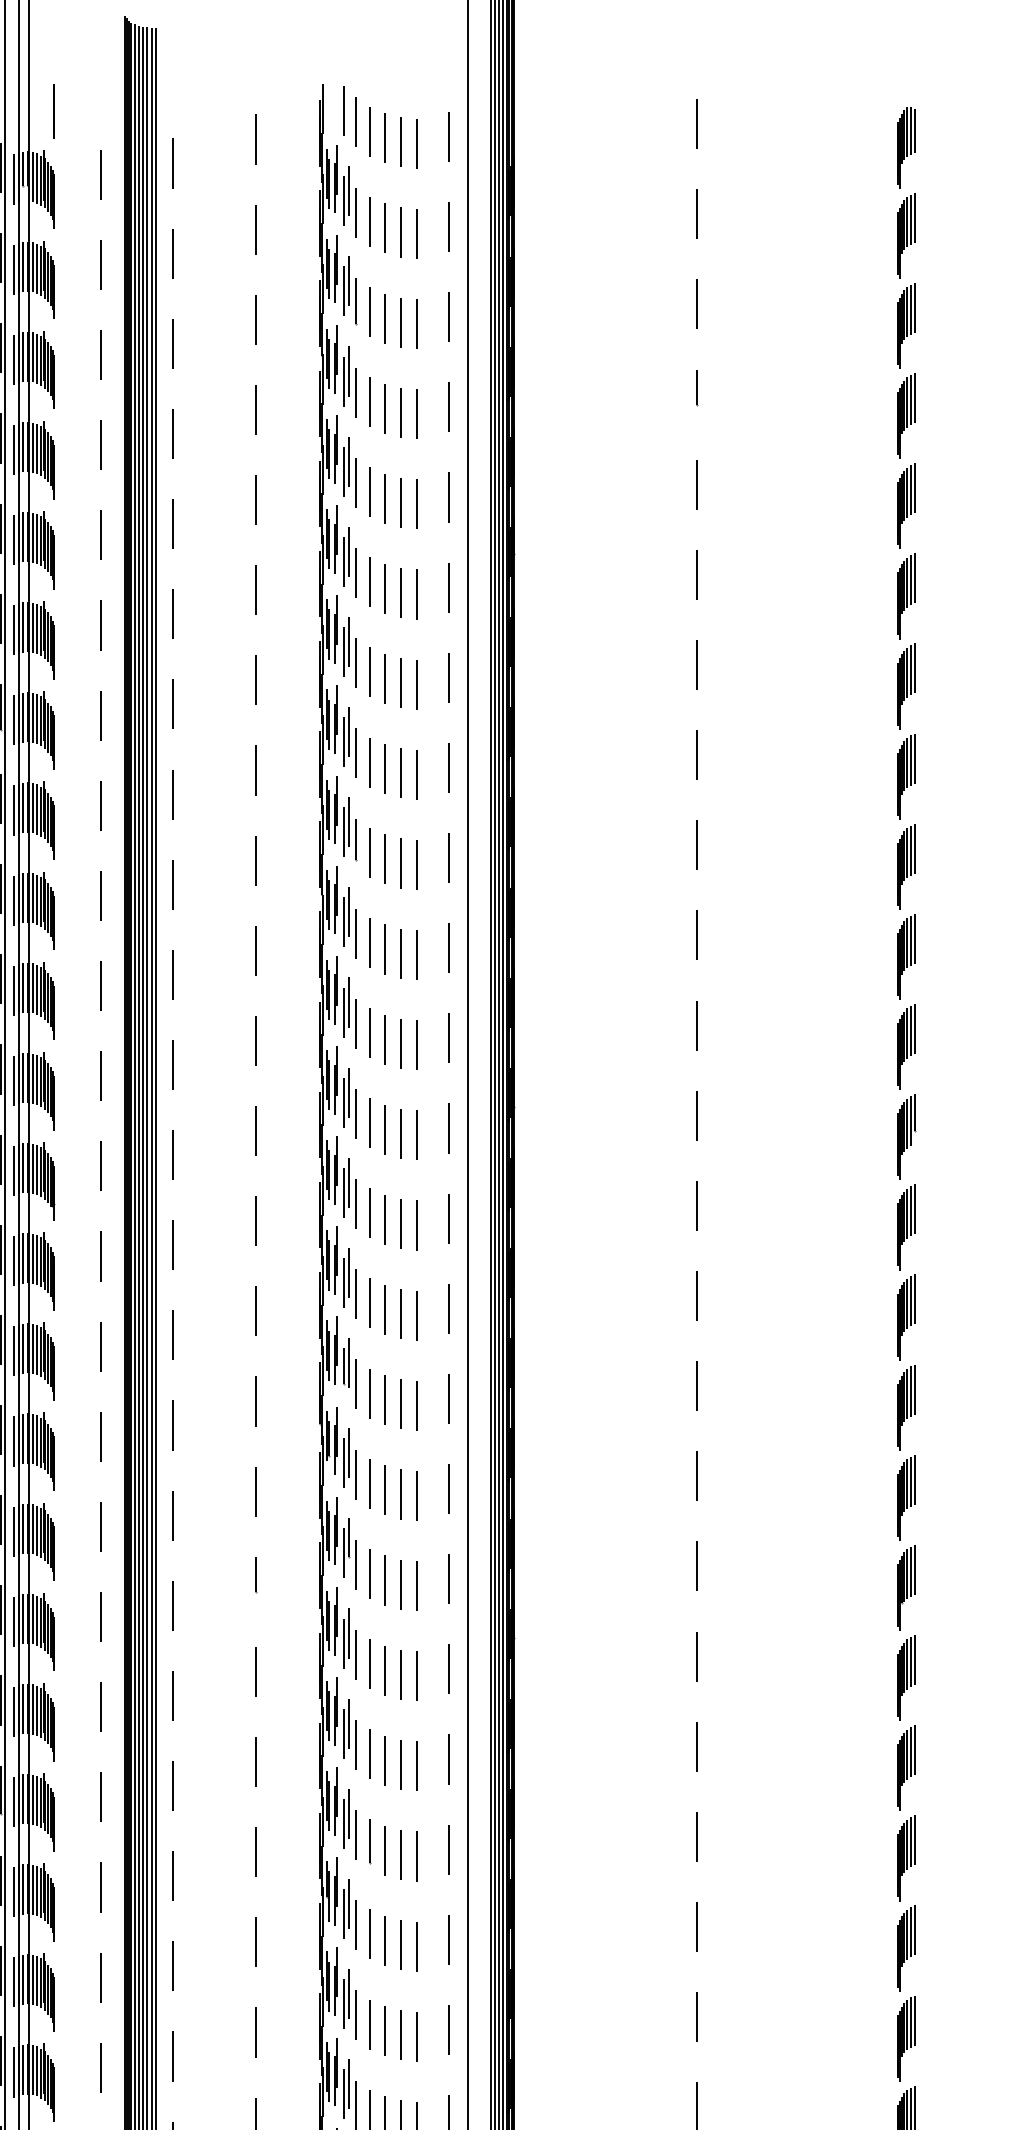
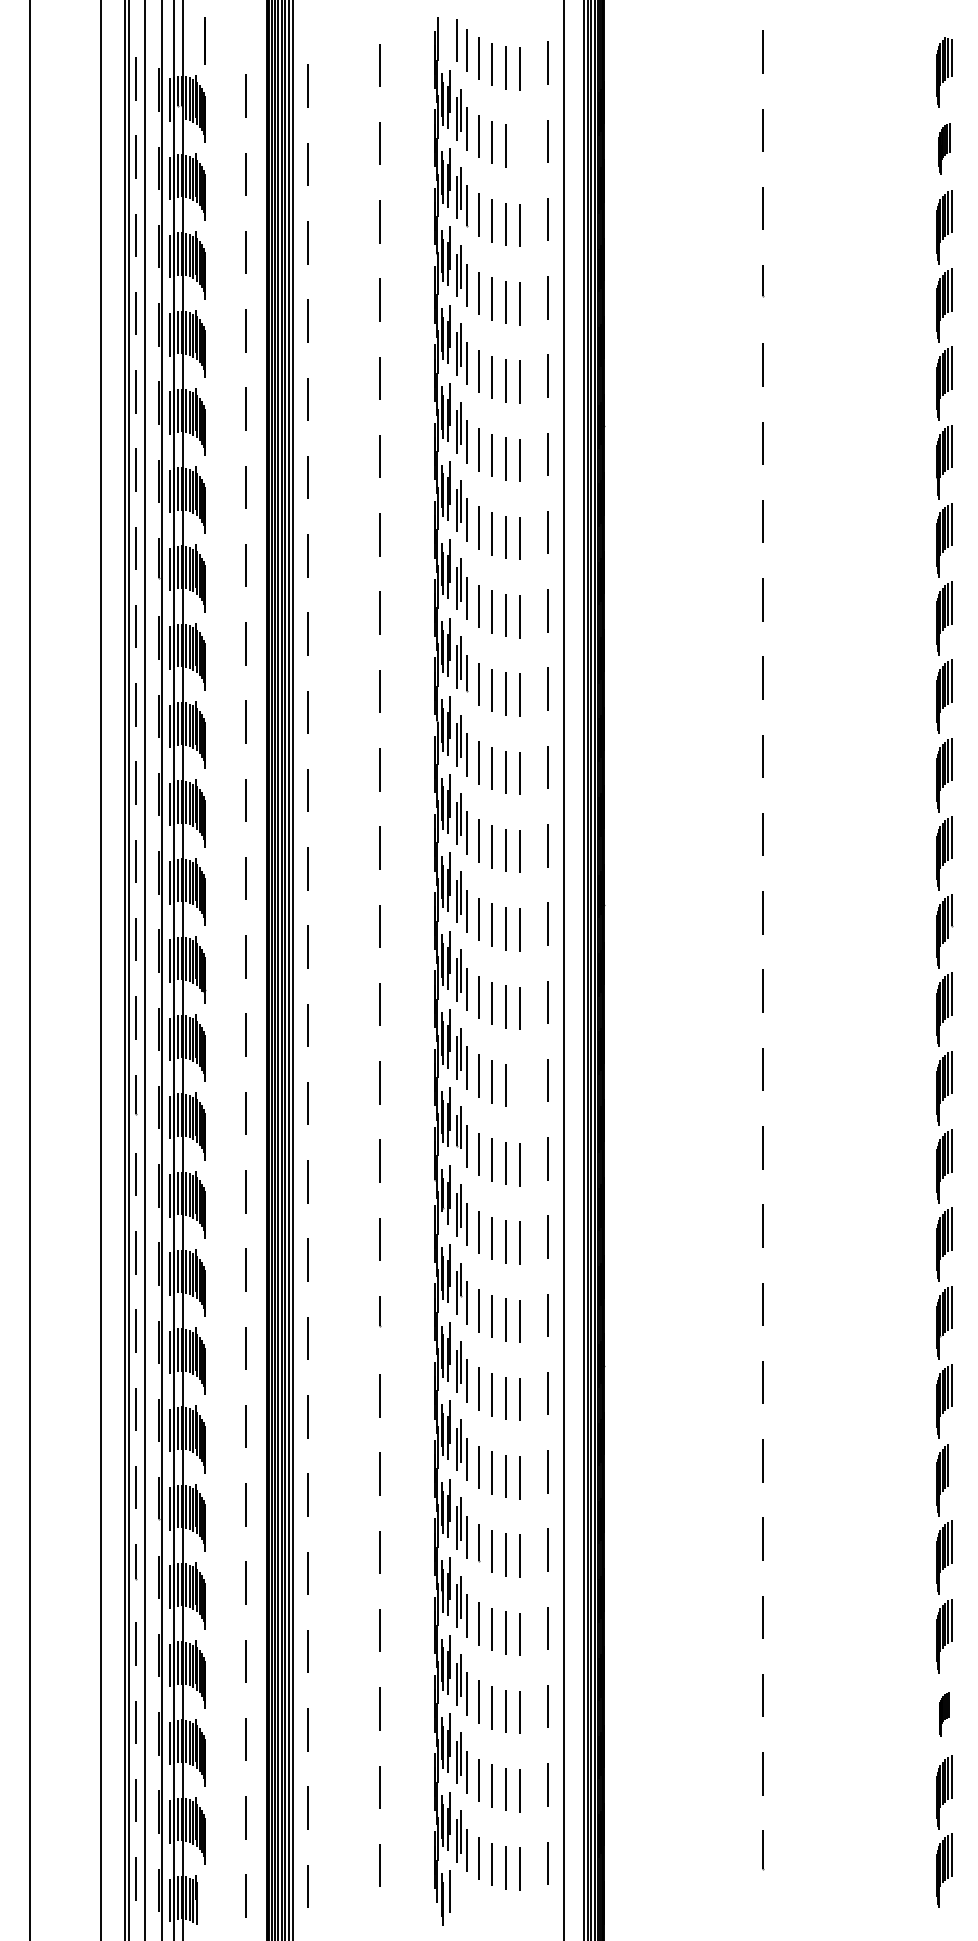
line: (417, 234) -> (520, 147), removed
part: (906, 235) -> (944, 148), size x0.7
line: (417, 1315) -> (520, 1086), removed
line: (914, 1749) -> (951, 1463), removed
part: (906, 2038) -> (944, 1714), size x0.6

